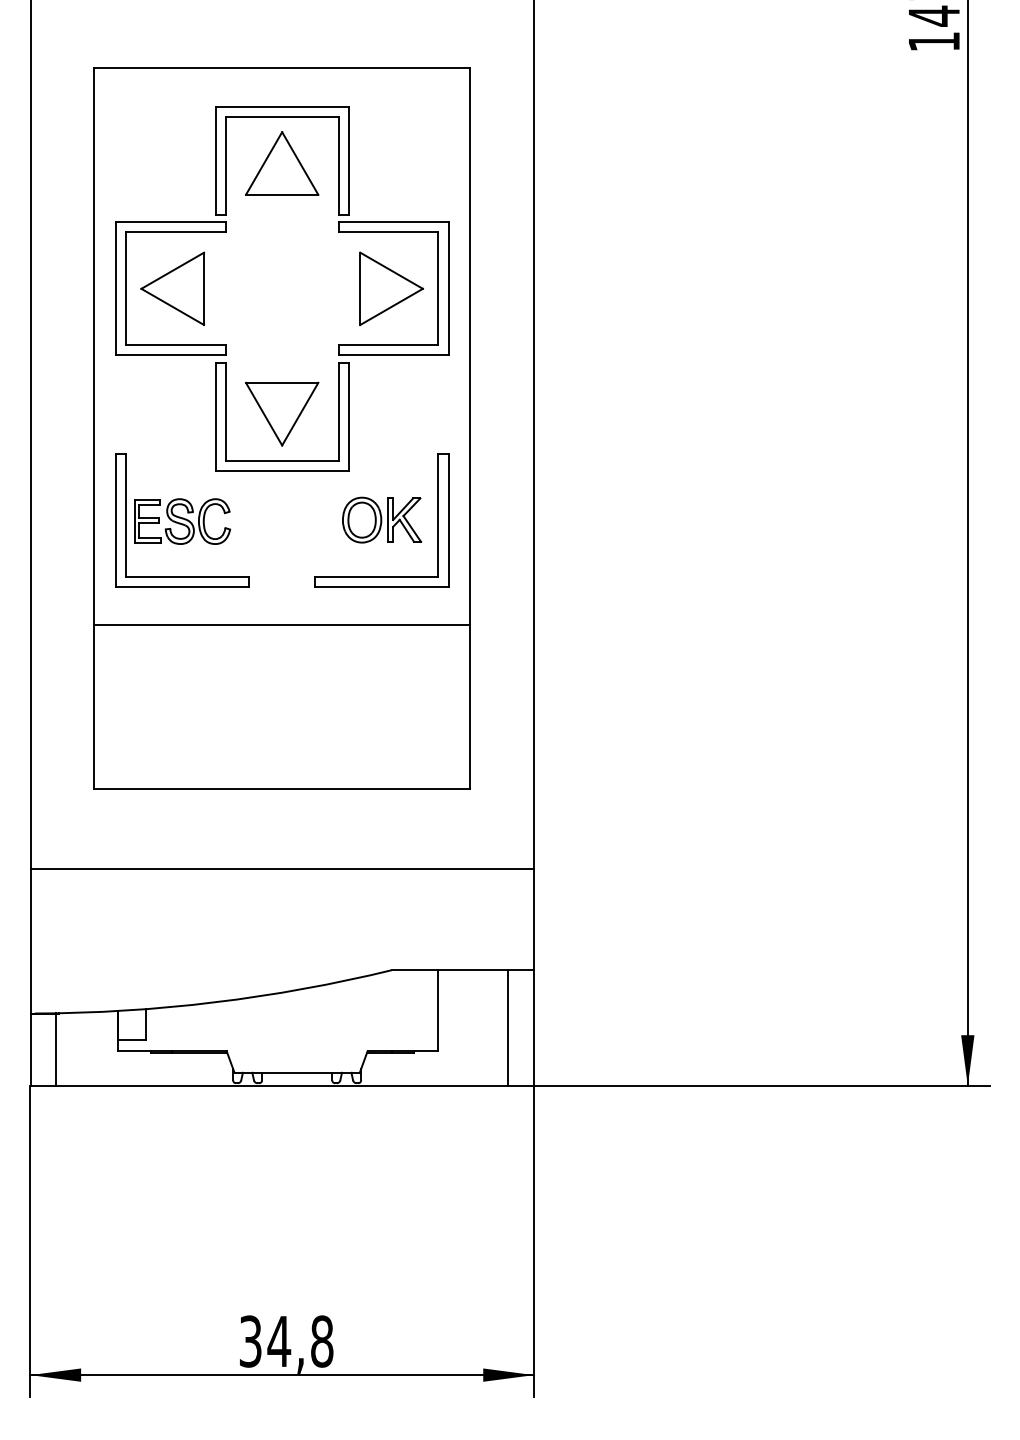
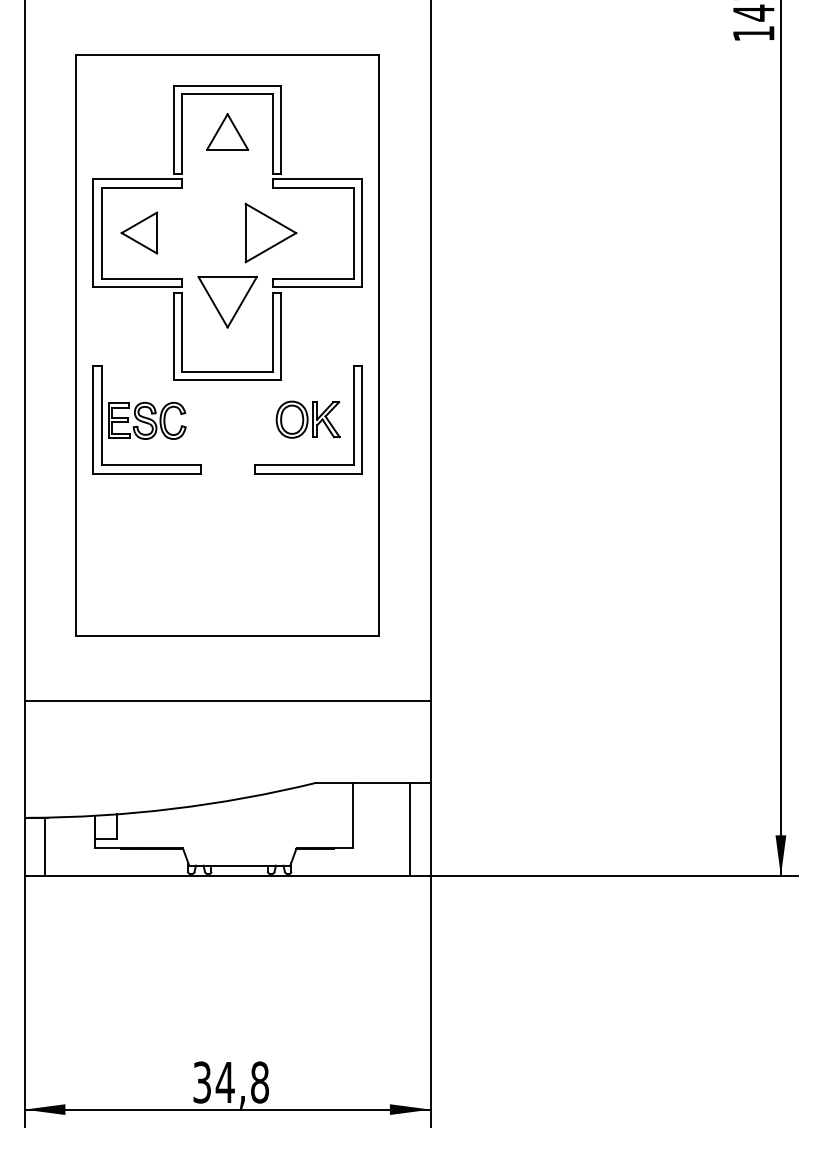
part: (281, 162) -> (227, 131), size x0.7
part: (172, 288) -> (139, 232), size x0.7
part: (391, 288) -> (270, 232), moved
part: (281, 413) -> (227, 301), moved
line: (281, 625) -> (227, 504), removed

